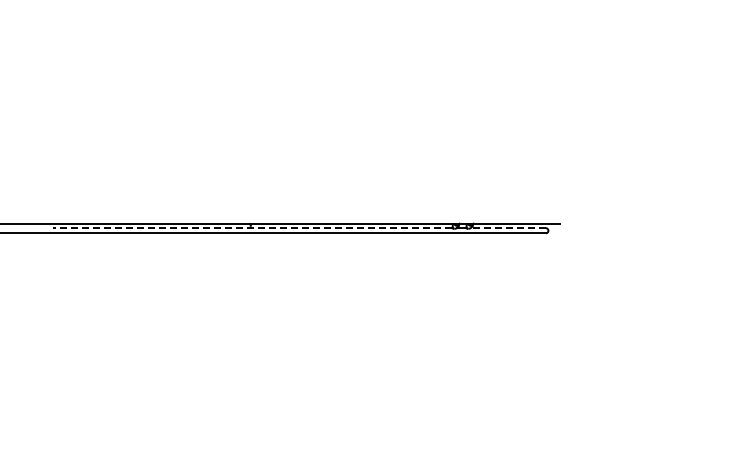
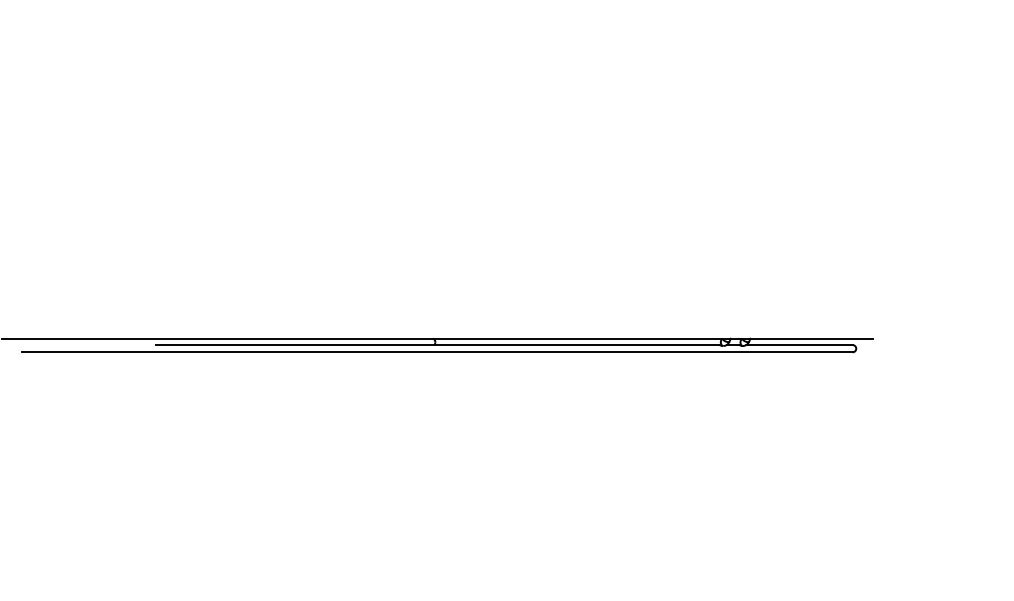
line: (251, 228) -> (436, 345), dashed -> solid
line: (508, 228) -> (799, 345), dashed -> solid

